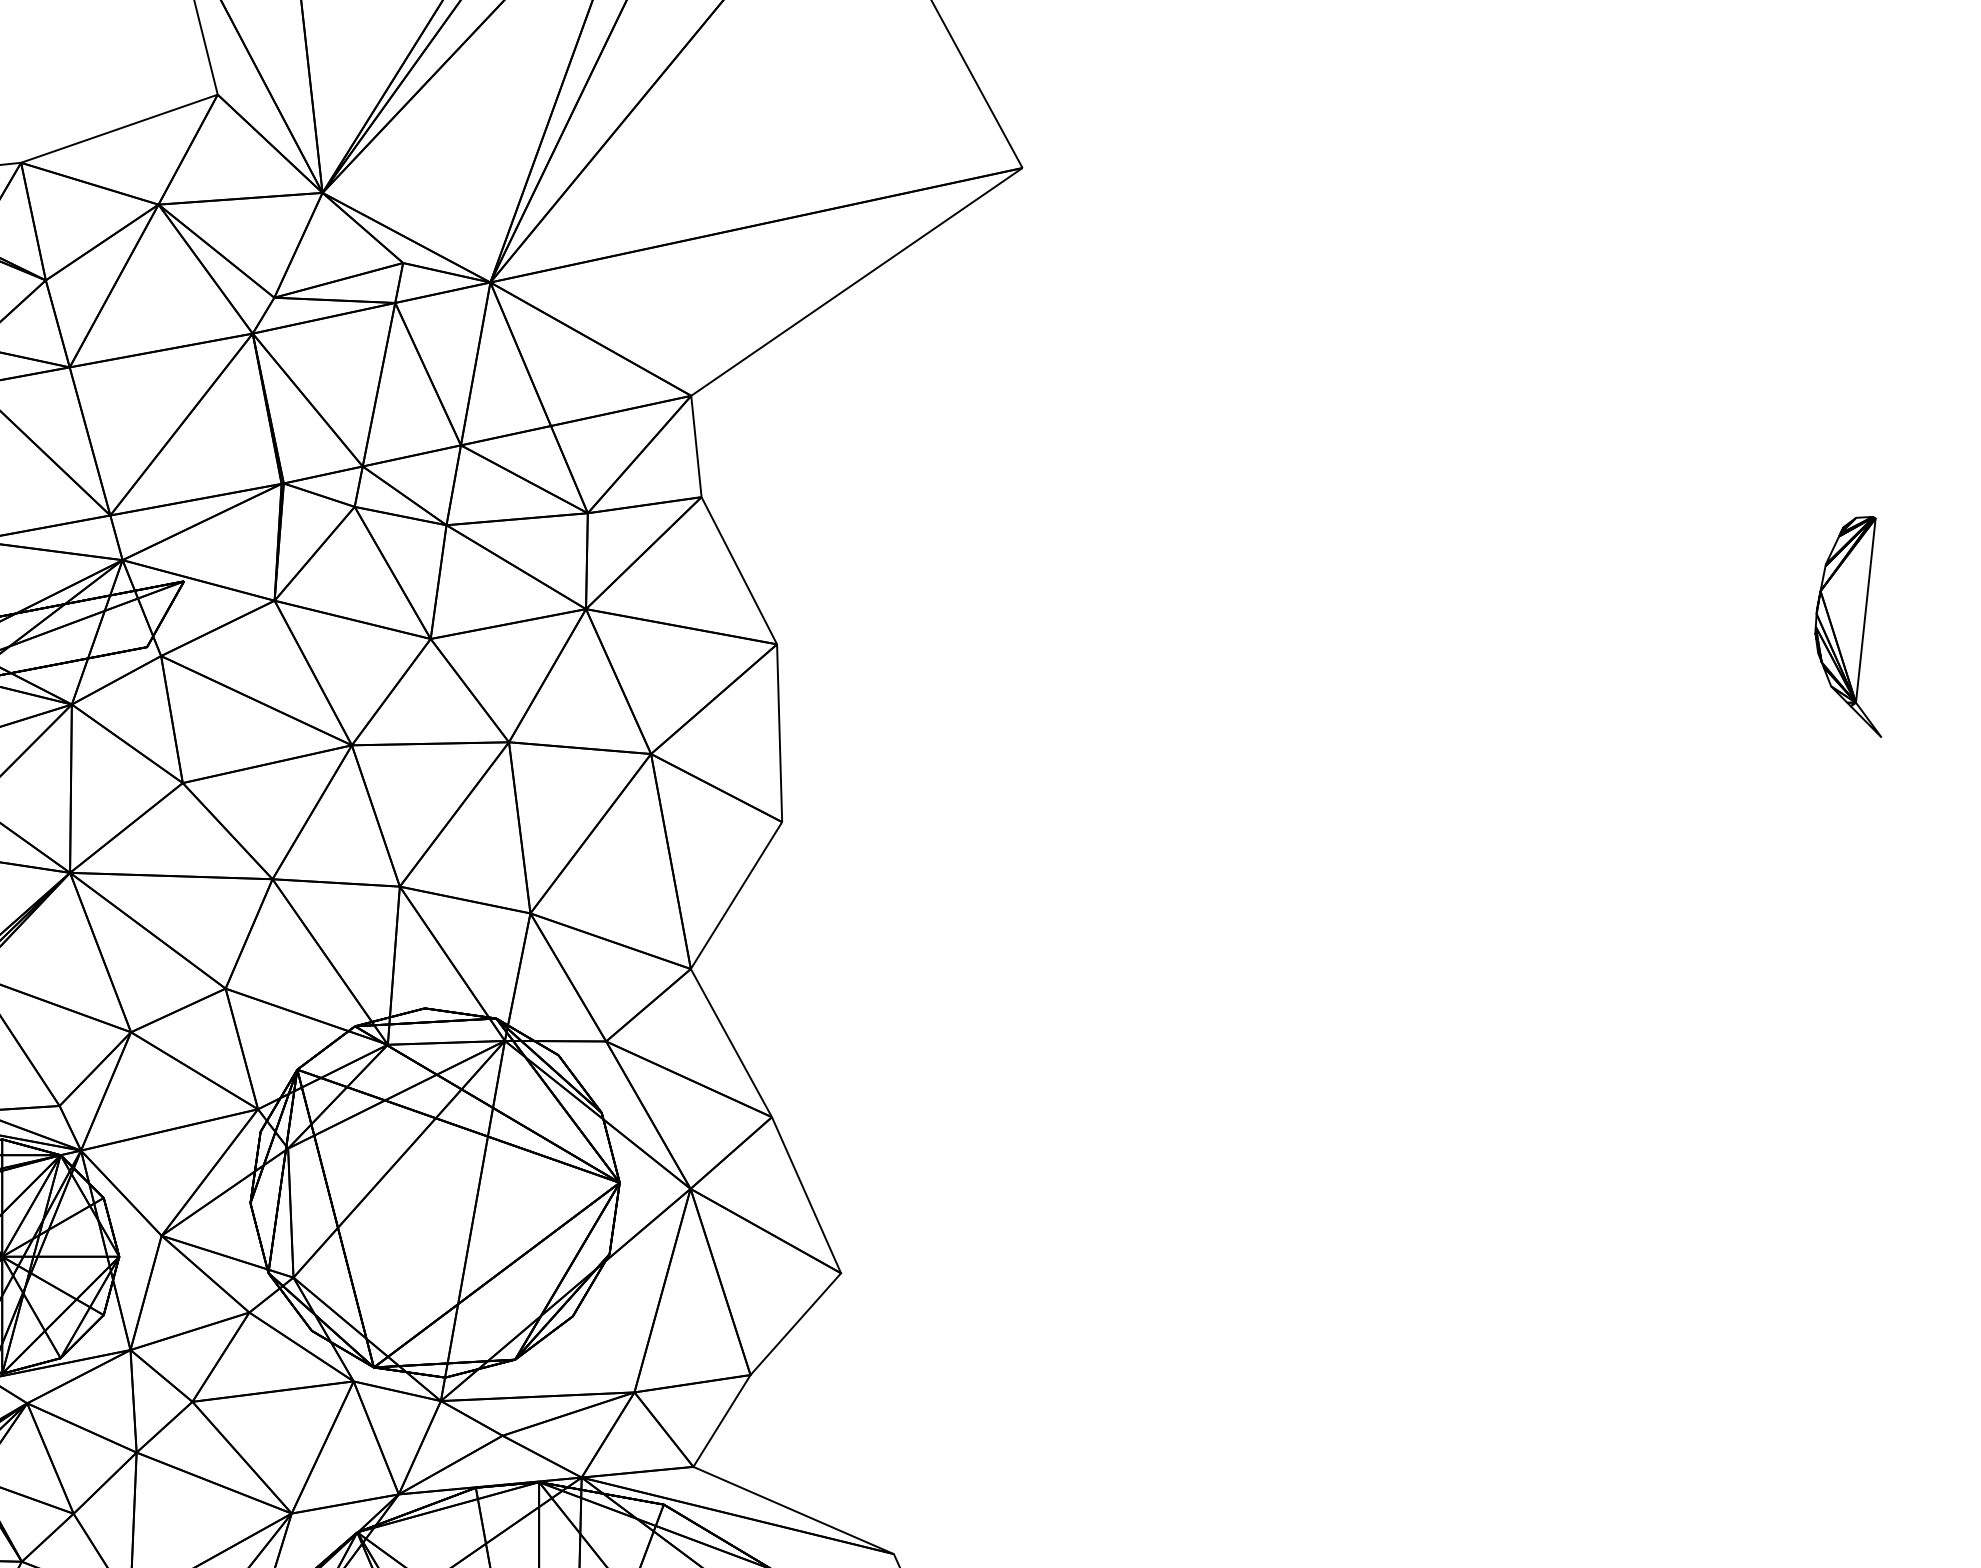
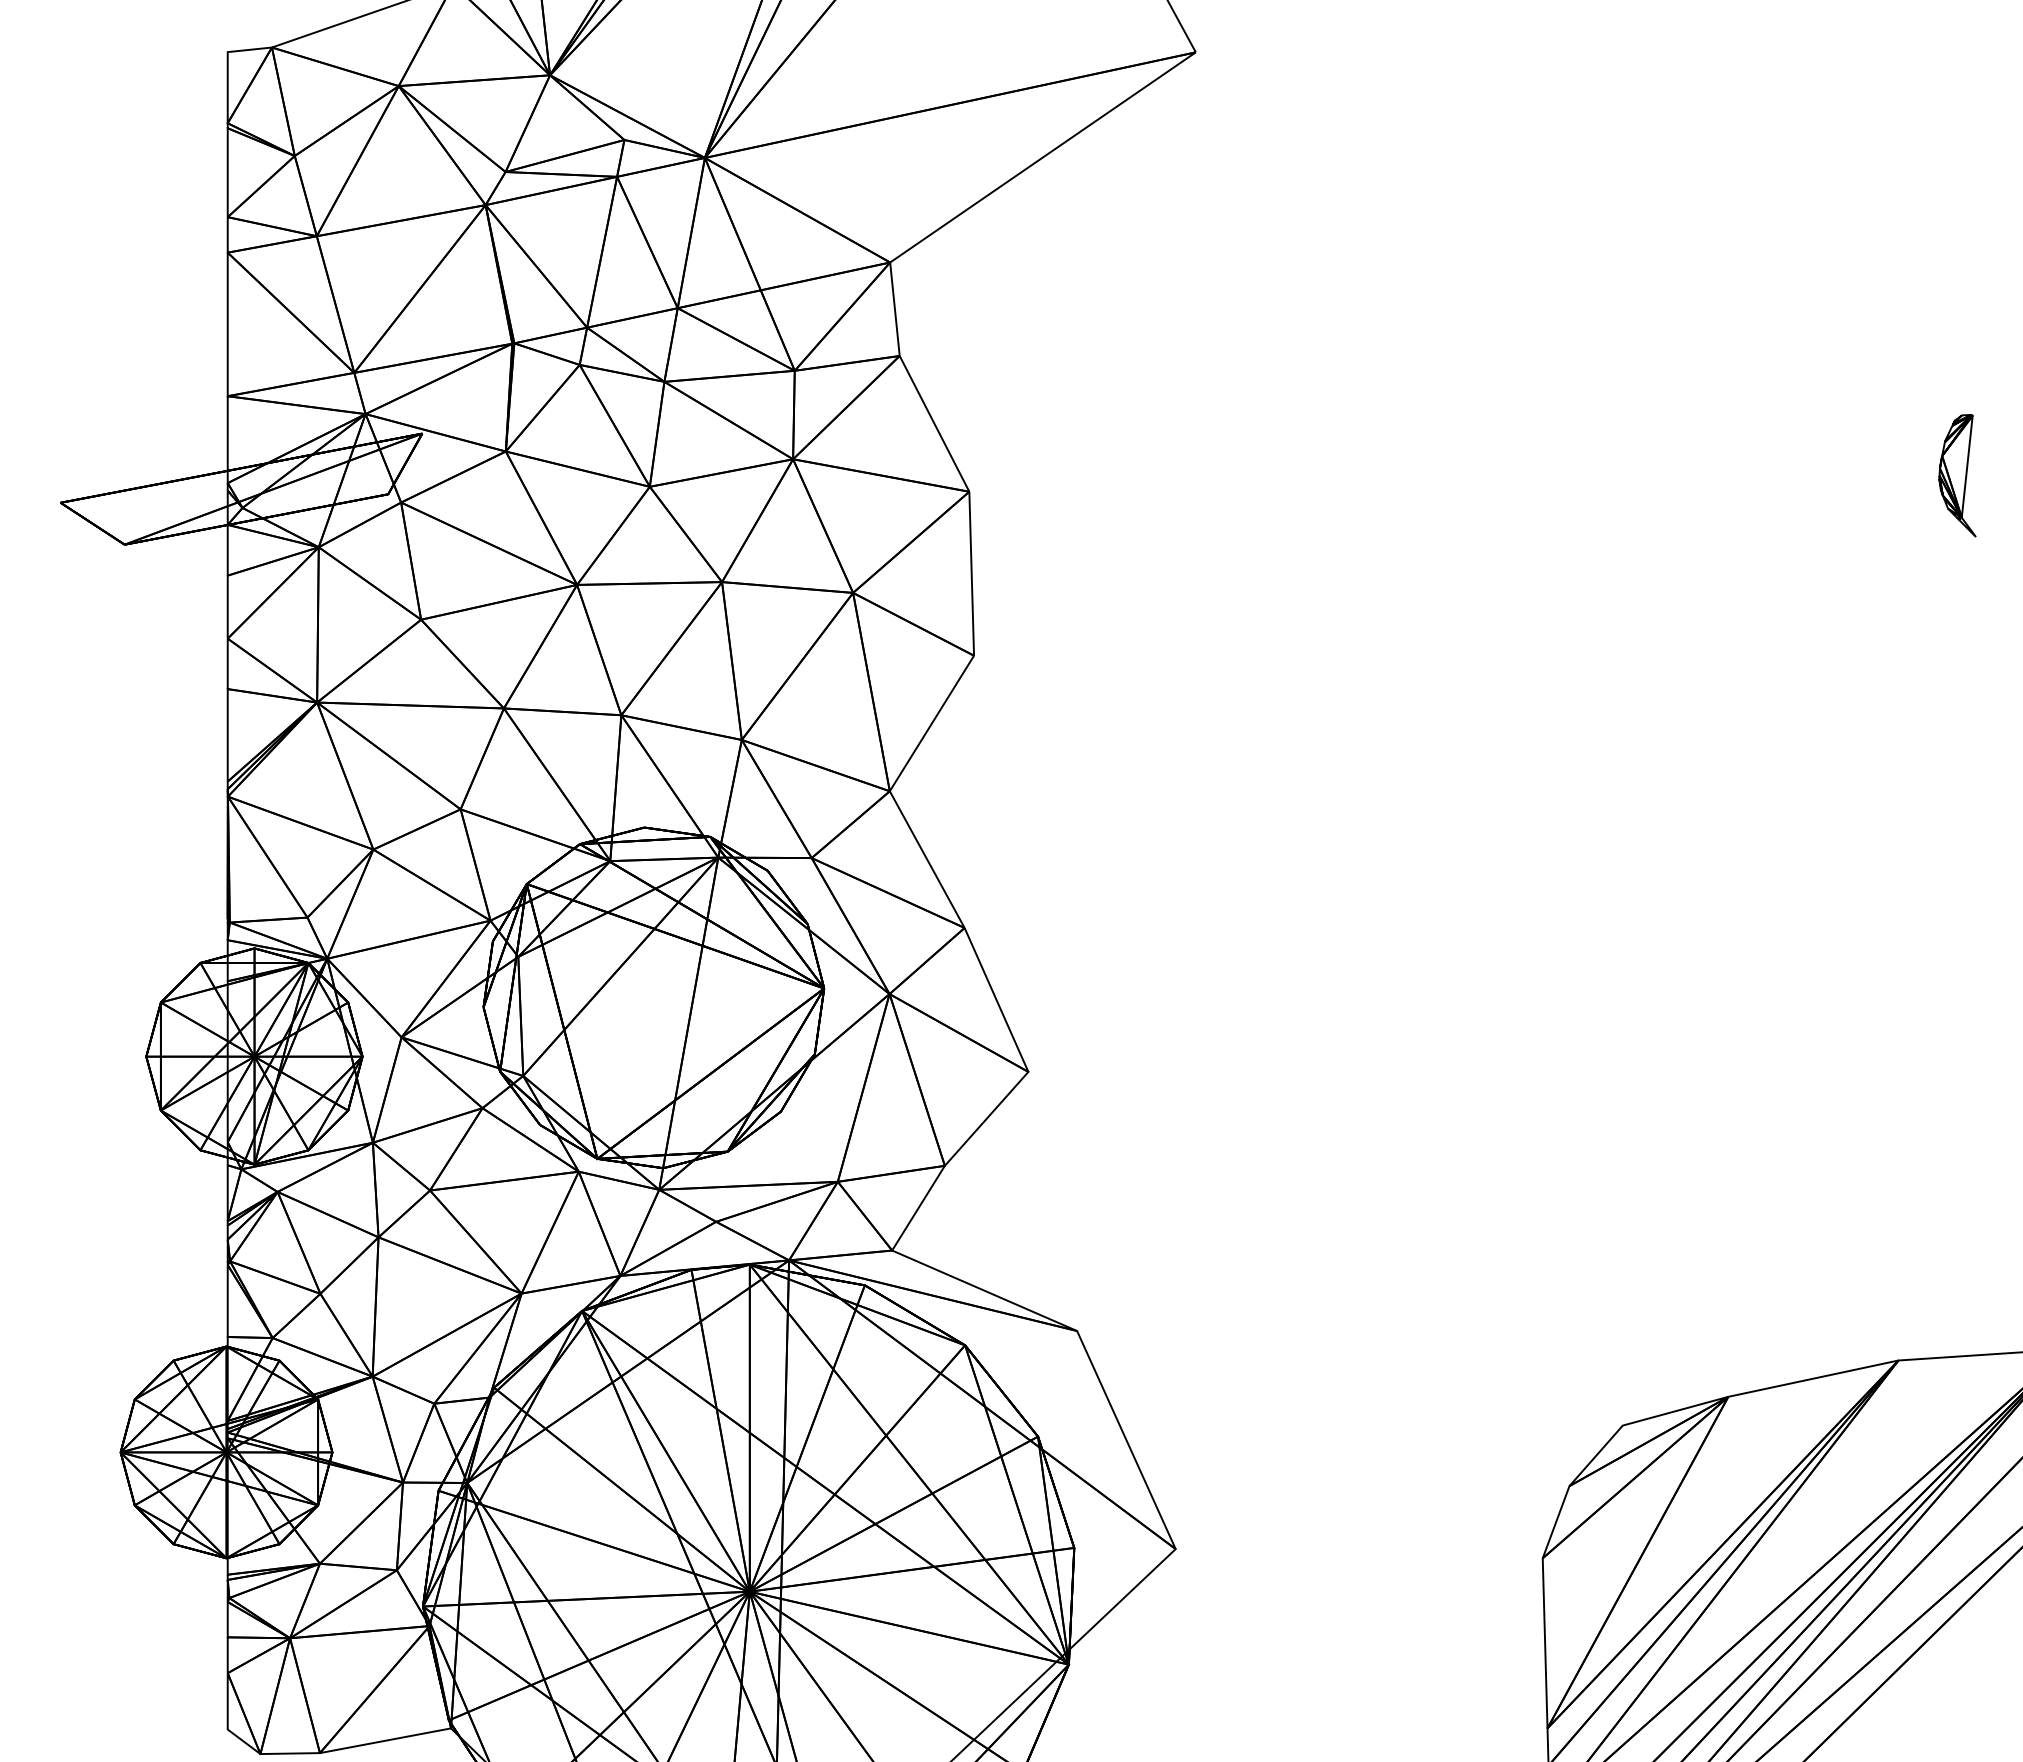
part: (1848, 626) -> (1957, 475), size x0.6

